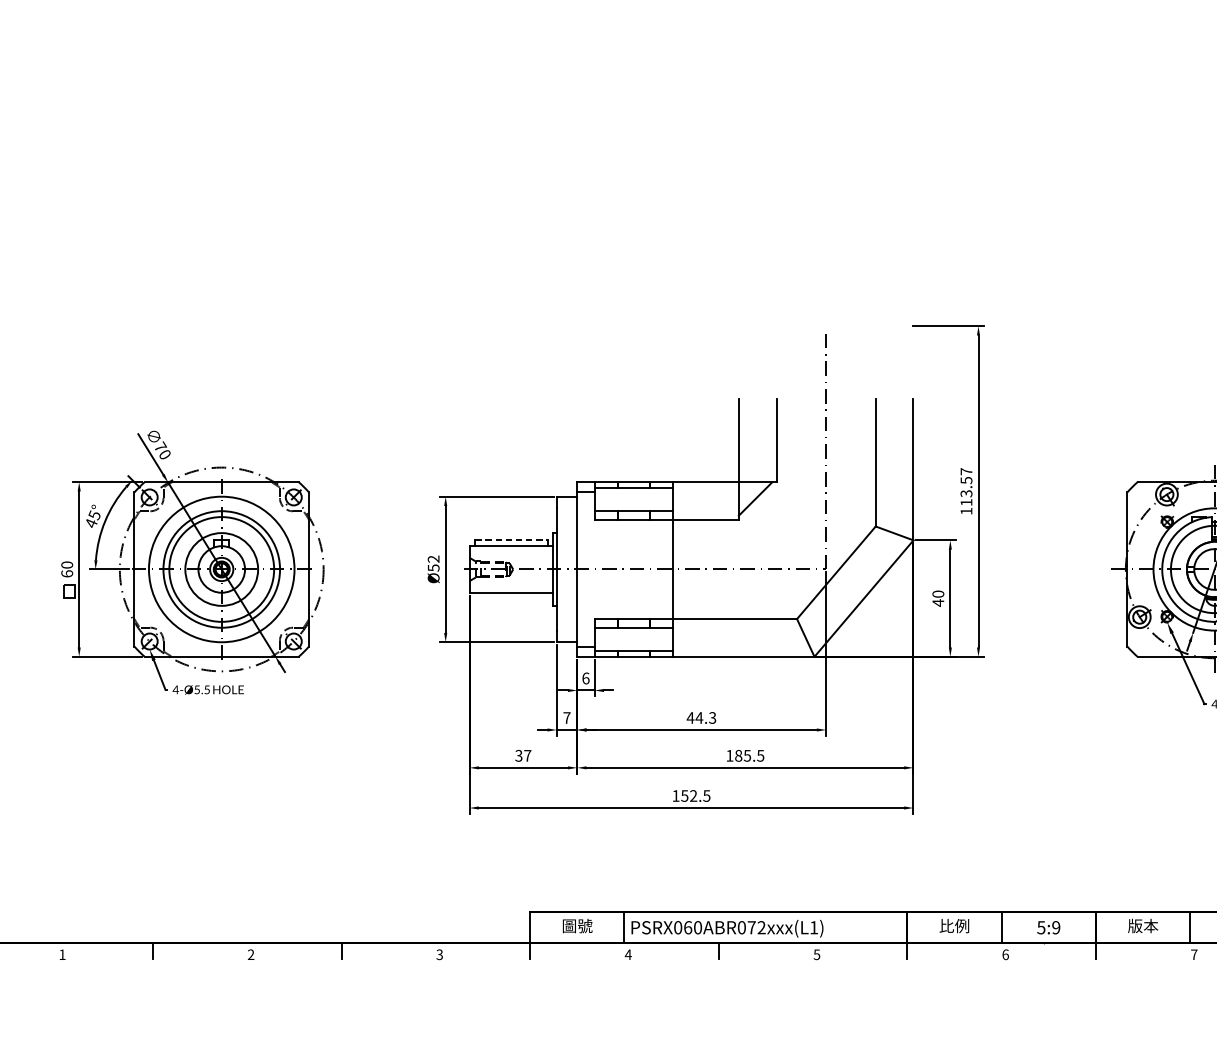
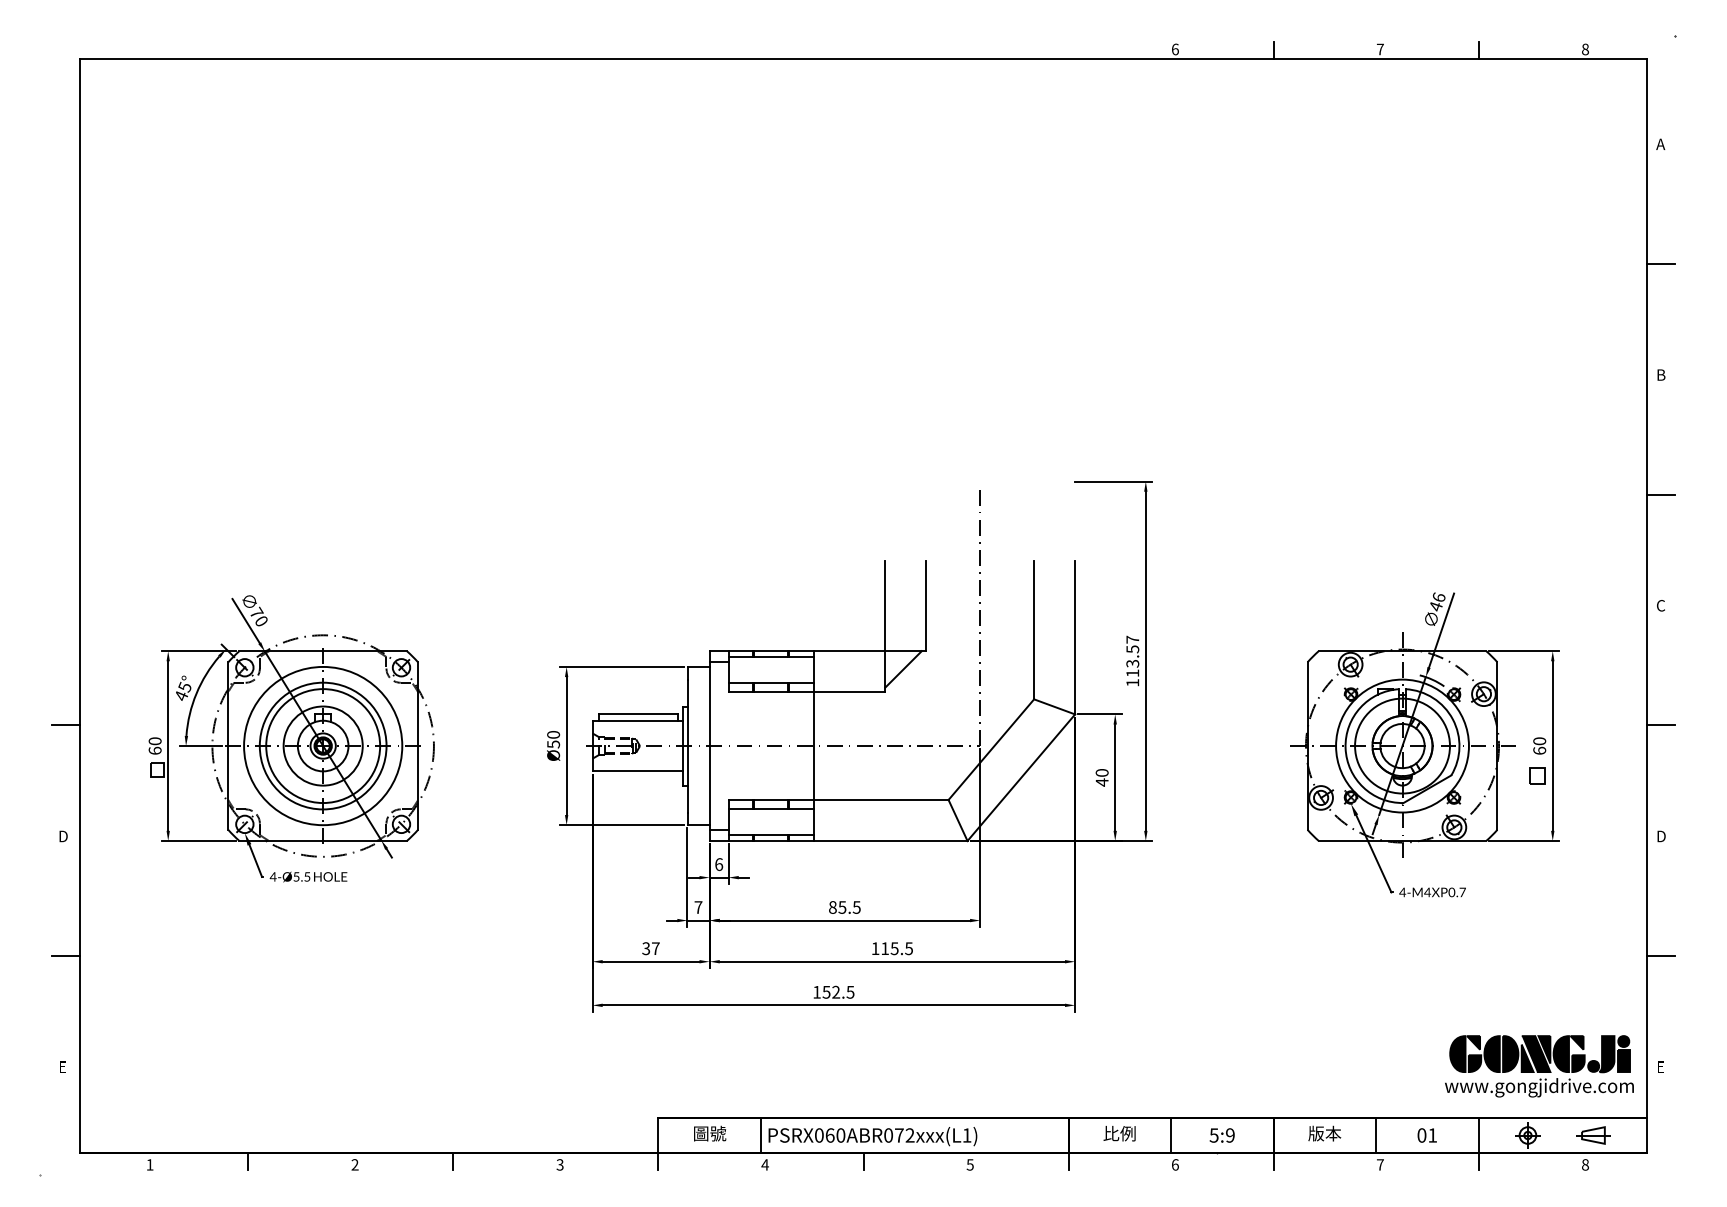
line: (511, 540) -> (638, 714), dashed -> solid
text: (433, 558) -> (553, 734), Ø52 -> Ø50
text: (701, 717) -> (844, 907), 44.3 -> 85.5
text: (739, 755) -> (885, 948), 185.5 -> 115.5

